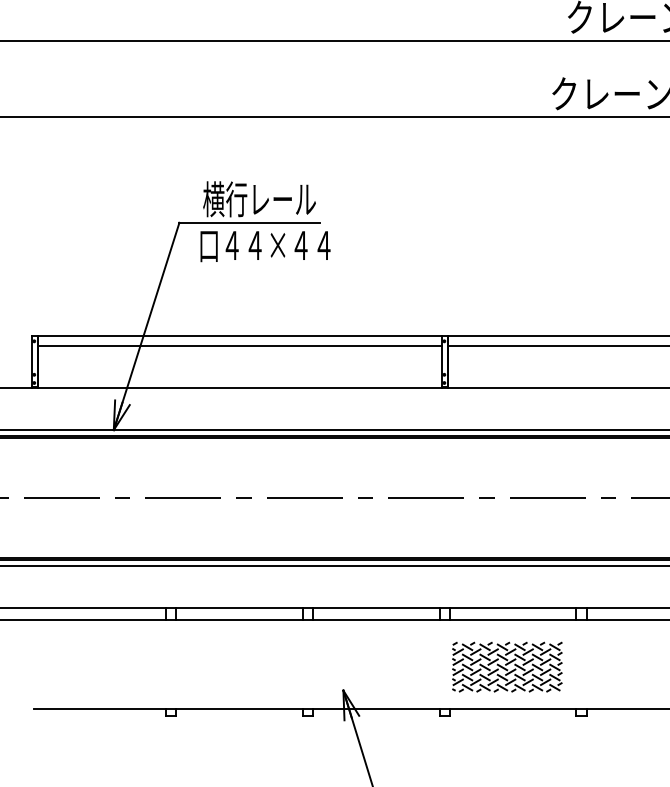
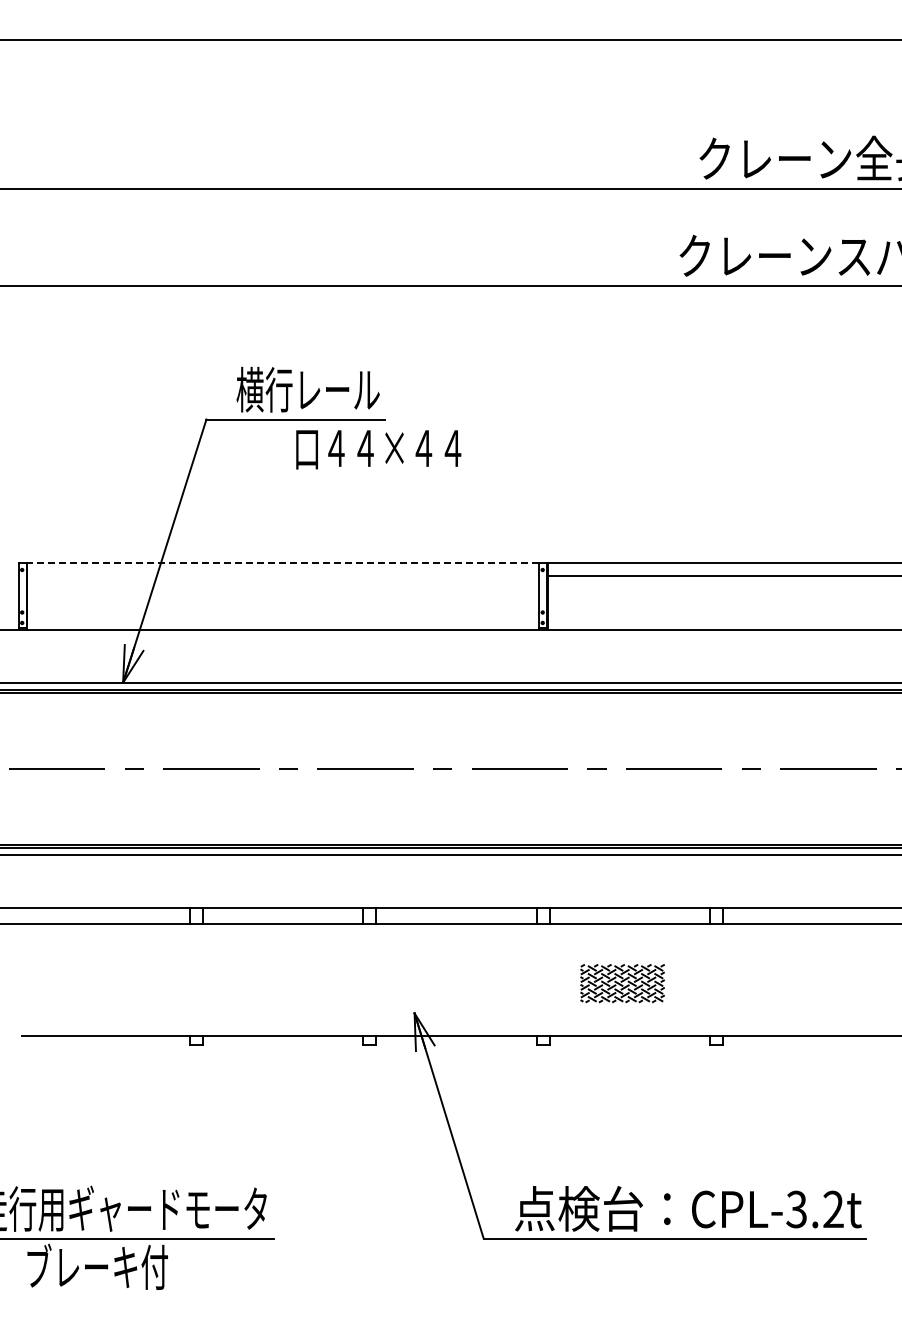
text: (265, 246) -> (378, 449), moved
line: (240, 336) -> (283, 563), solid -> dashed
line: (240, 346) -> (283, 576), removed
part: (507, 667) -> (622, 983), size x0.6

